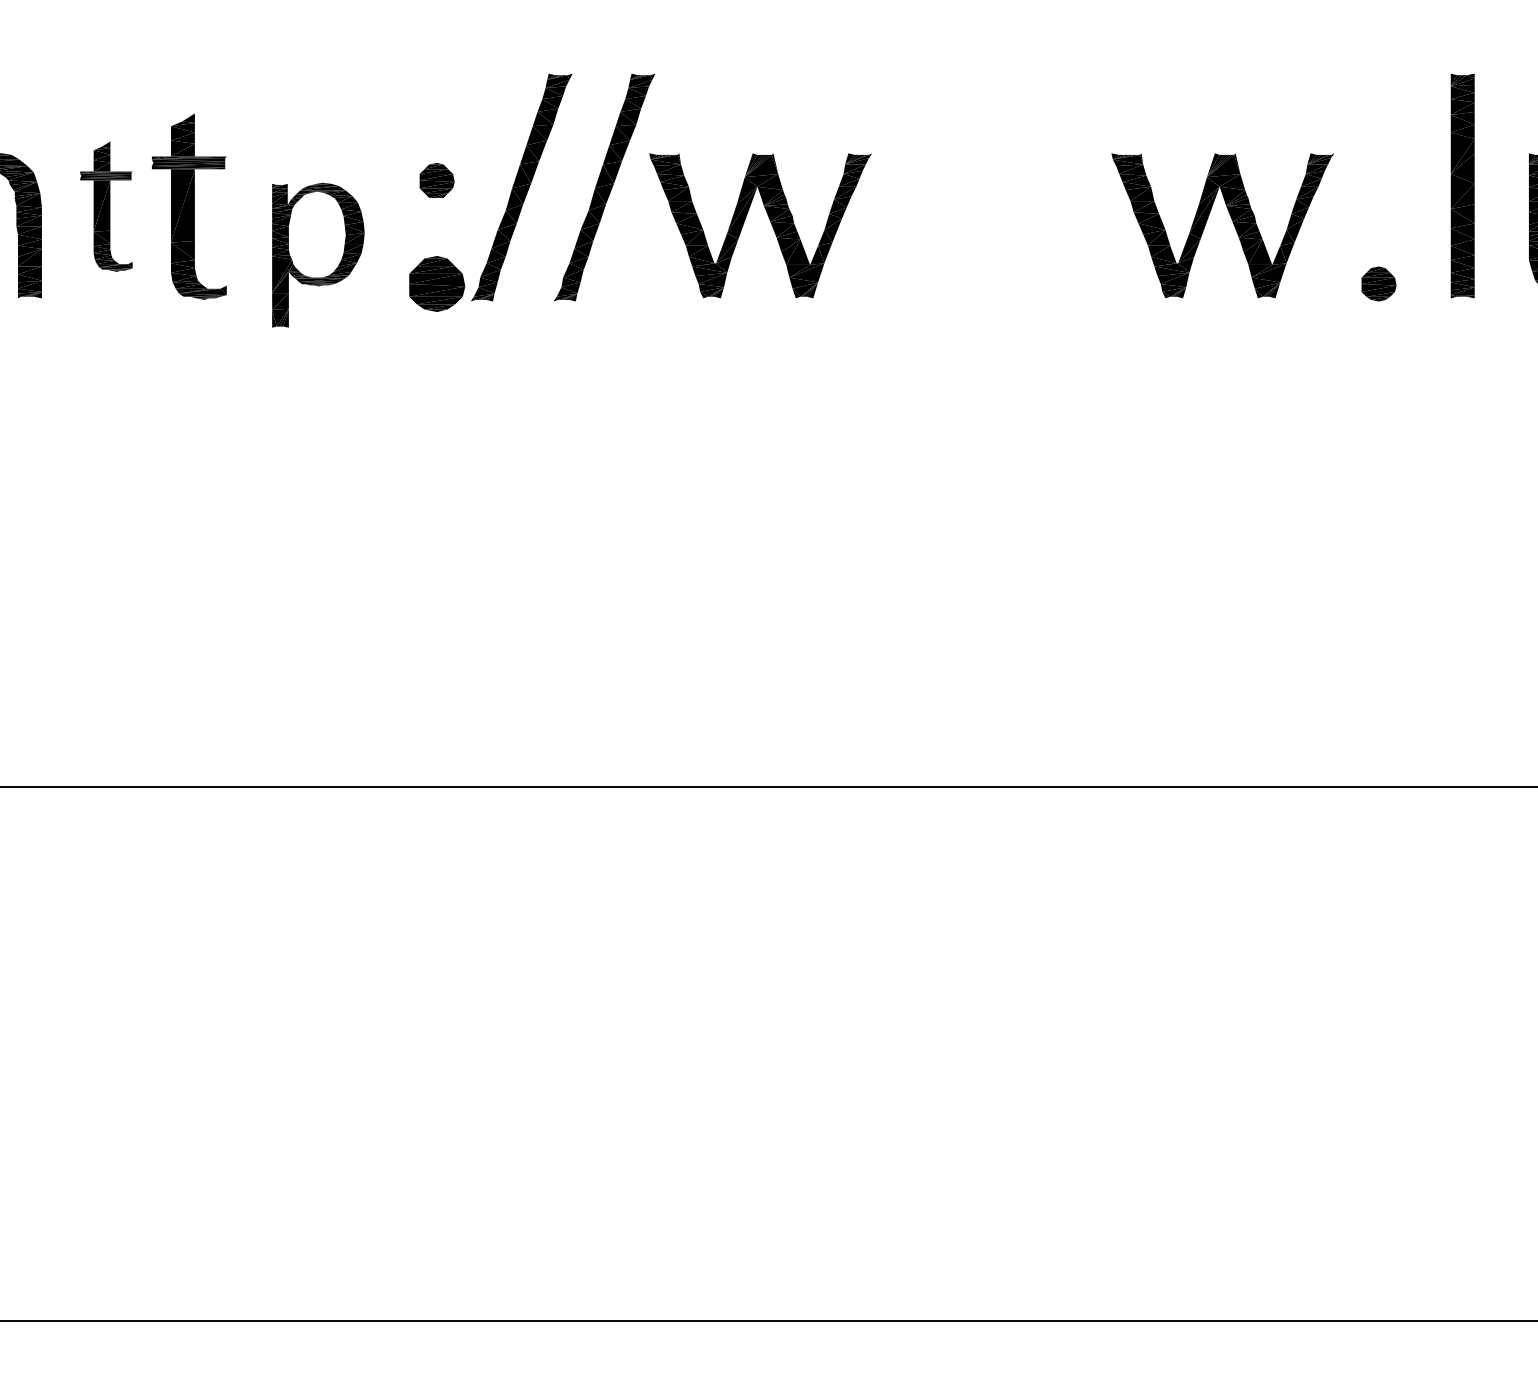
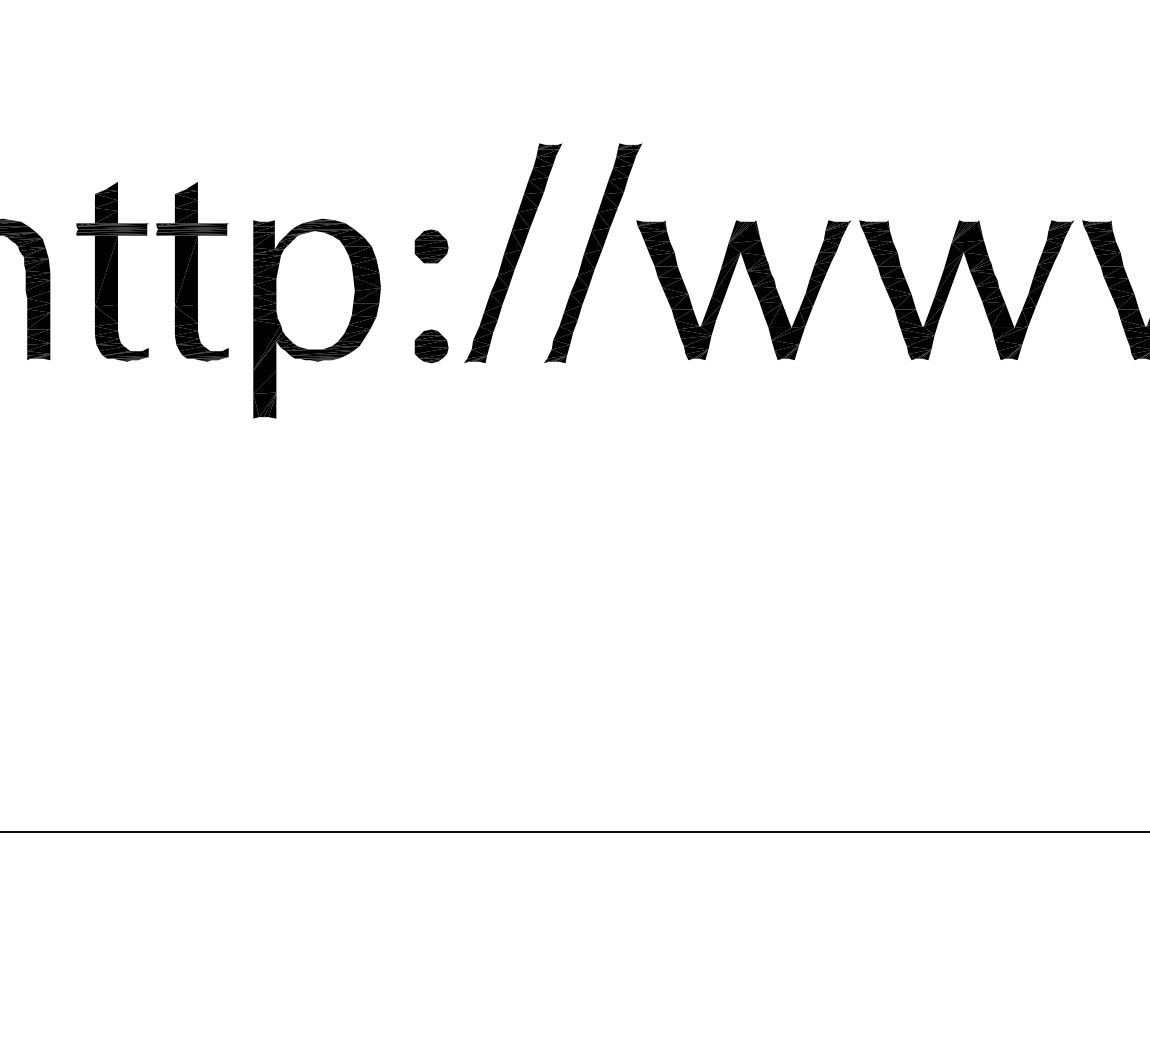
part: (106, 206) -> (112, 271), size x1.43
part: (1000, 220) -> (975, 285), added
part: (318, 254) -> (317, 317), size x1.43
part: (436, 283) -> (431, 345), size x0.62

